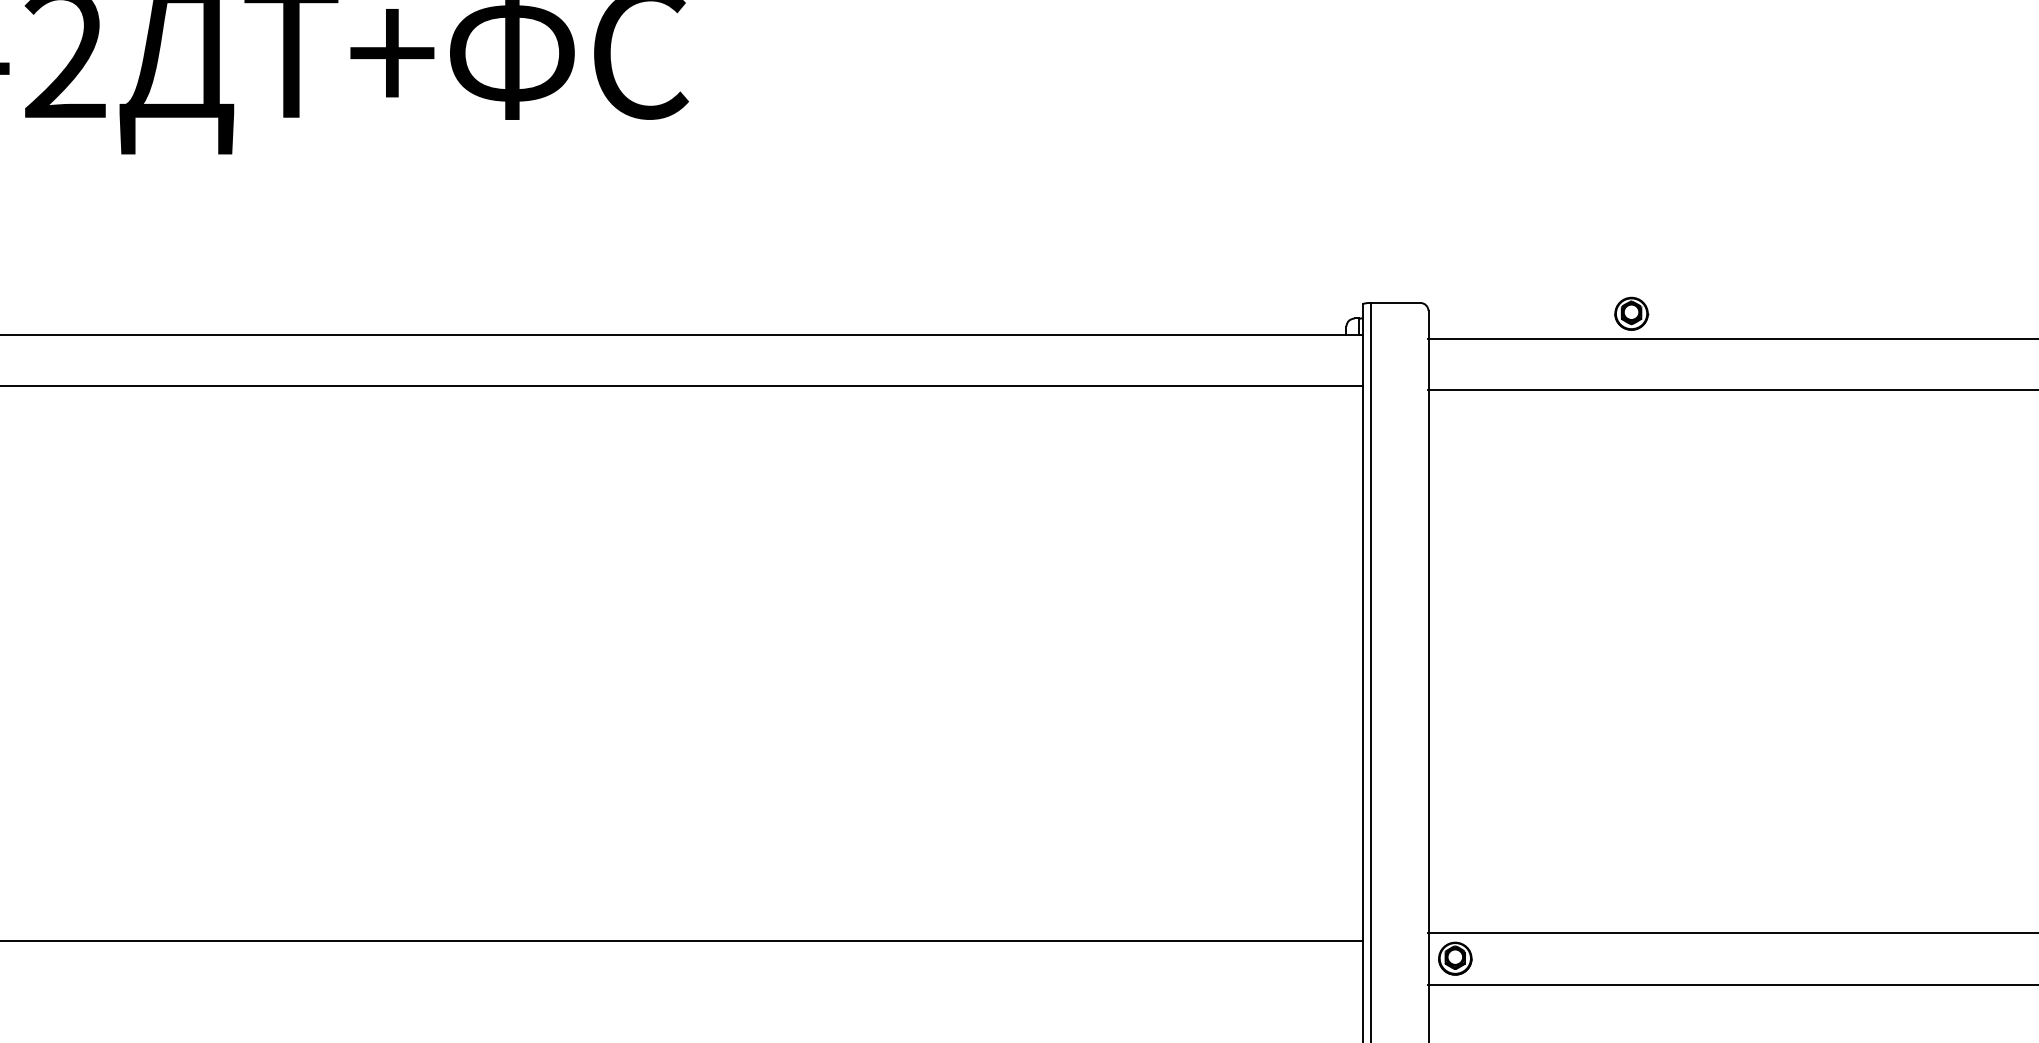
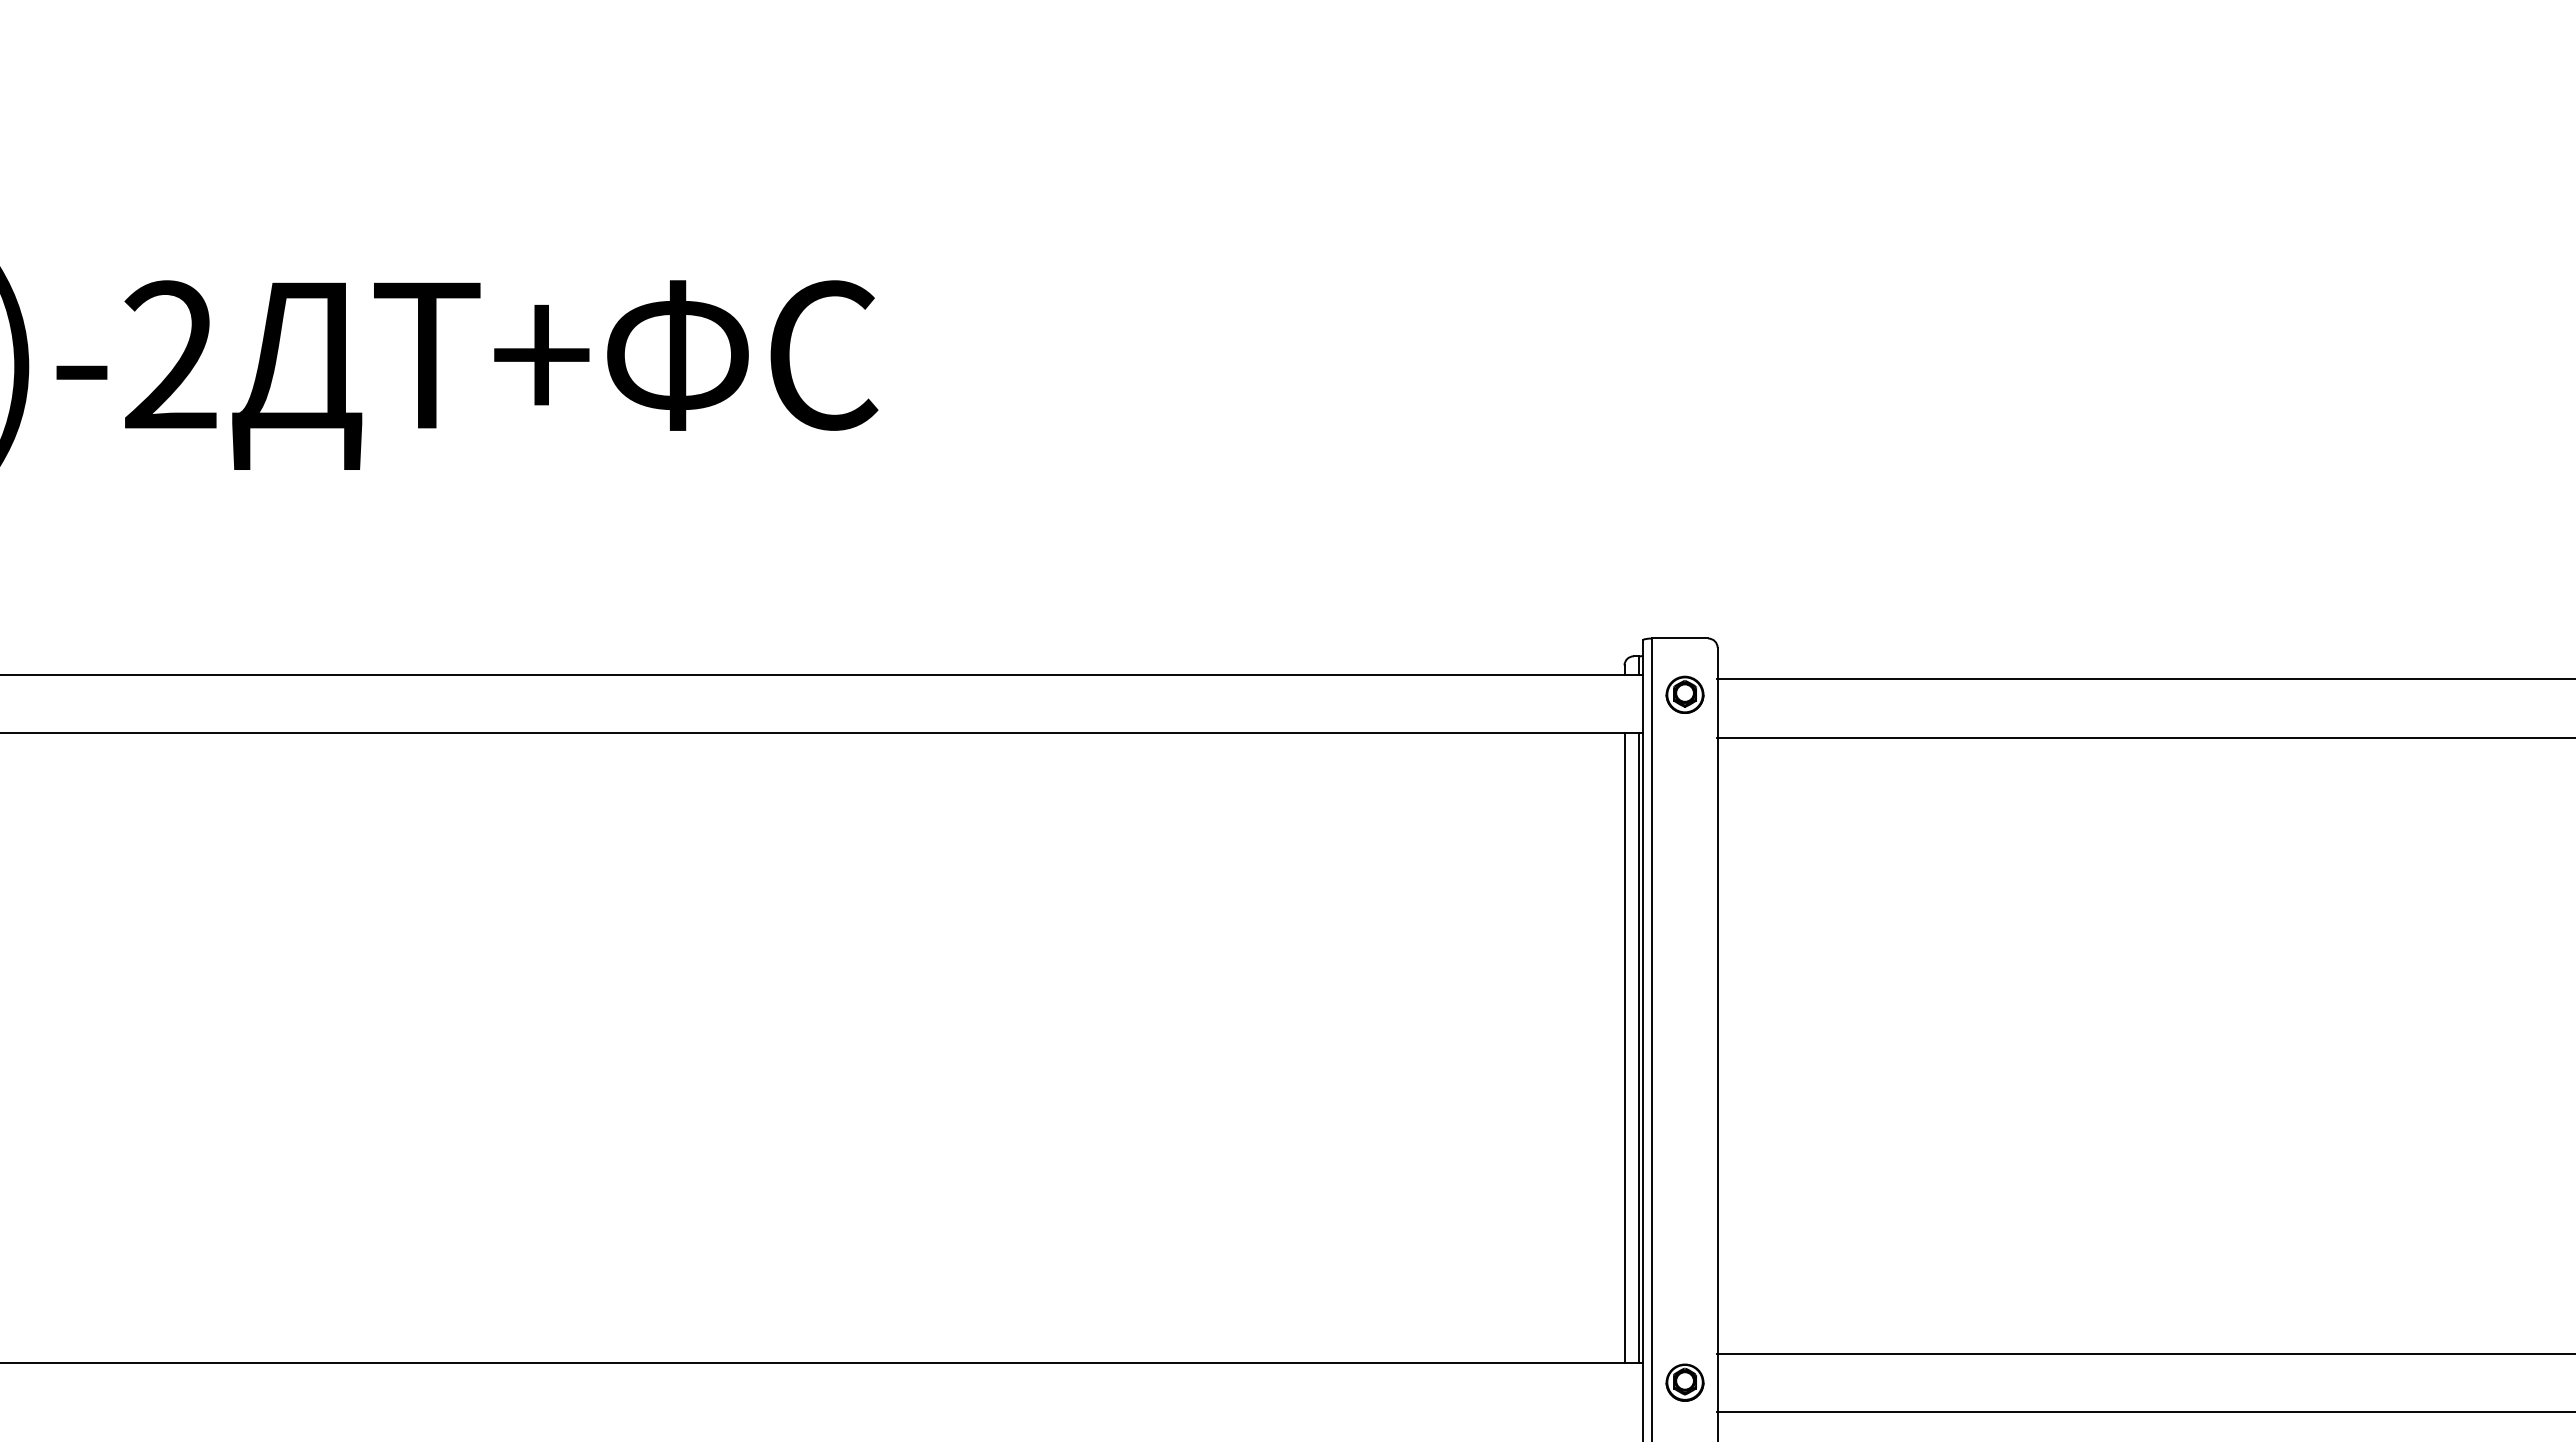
part: (1631, 313) -> (1684, 694), moved
line: (1346, 663) -> (1624, 1047), added
line: (1358, 663) -> (1638, 1047), added
part: (1454, 958) -> (1684, 1382), moved

